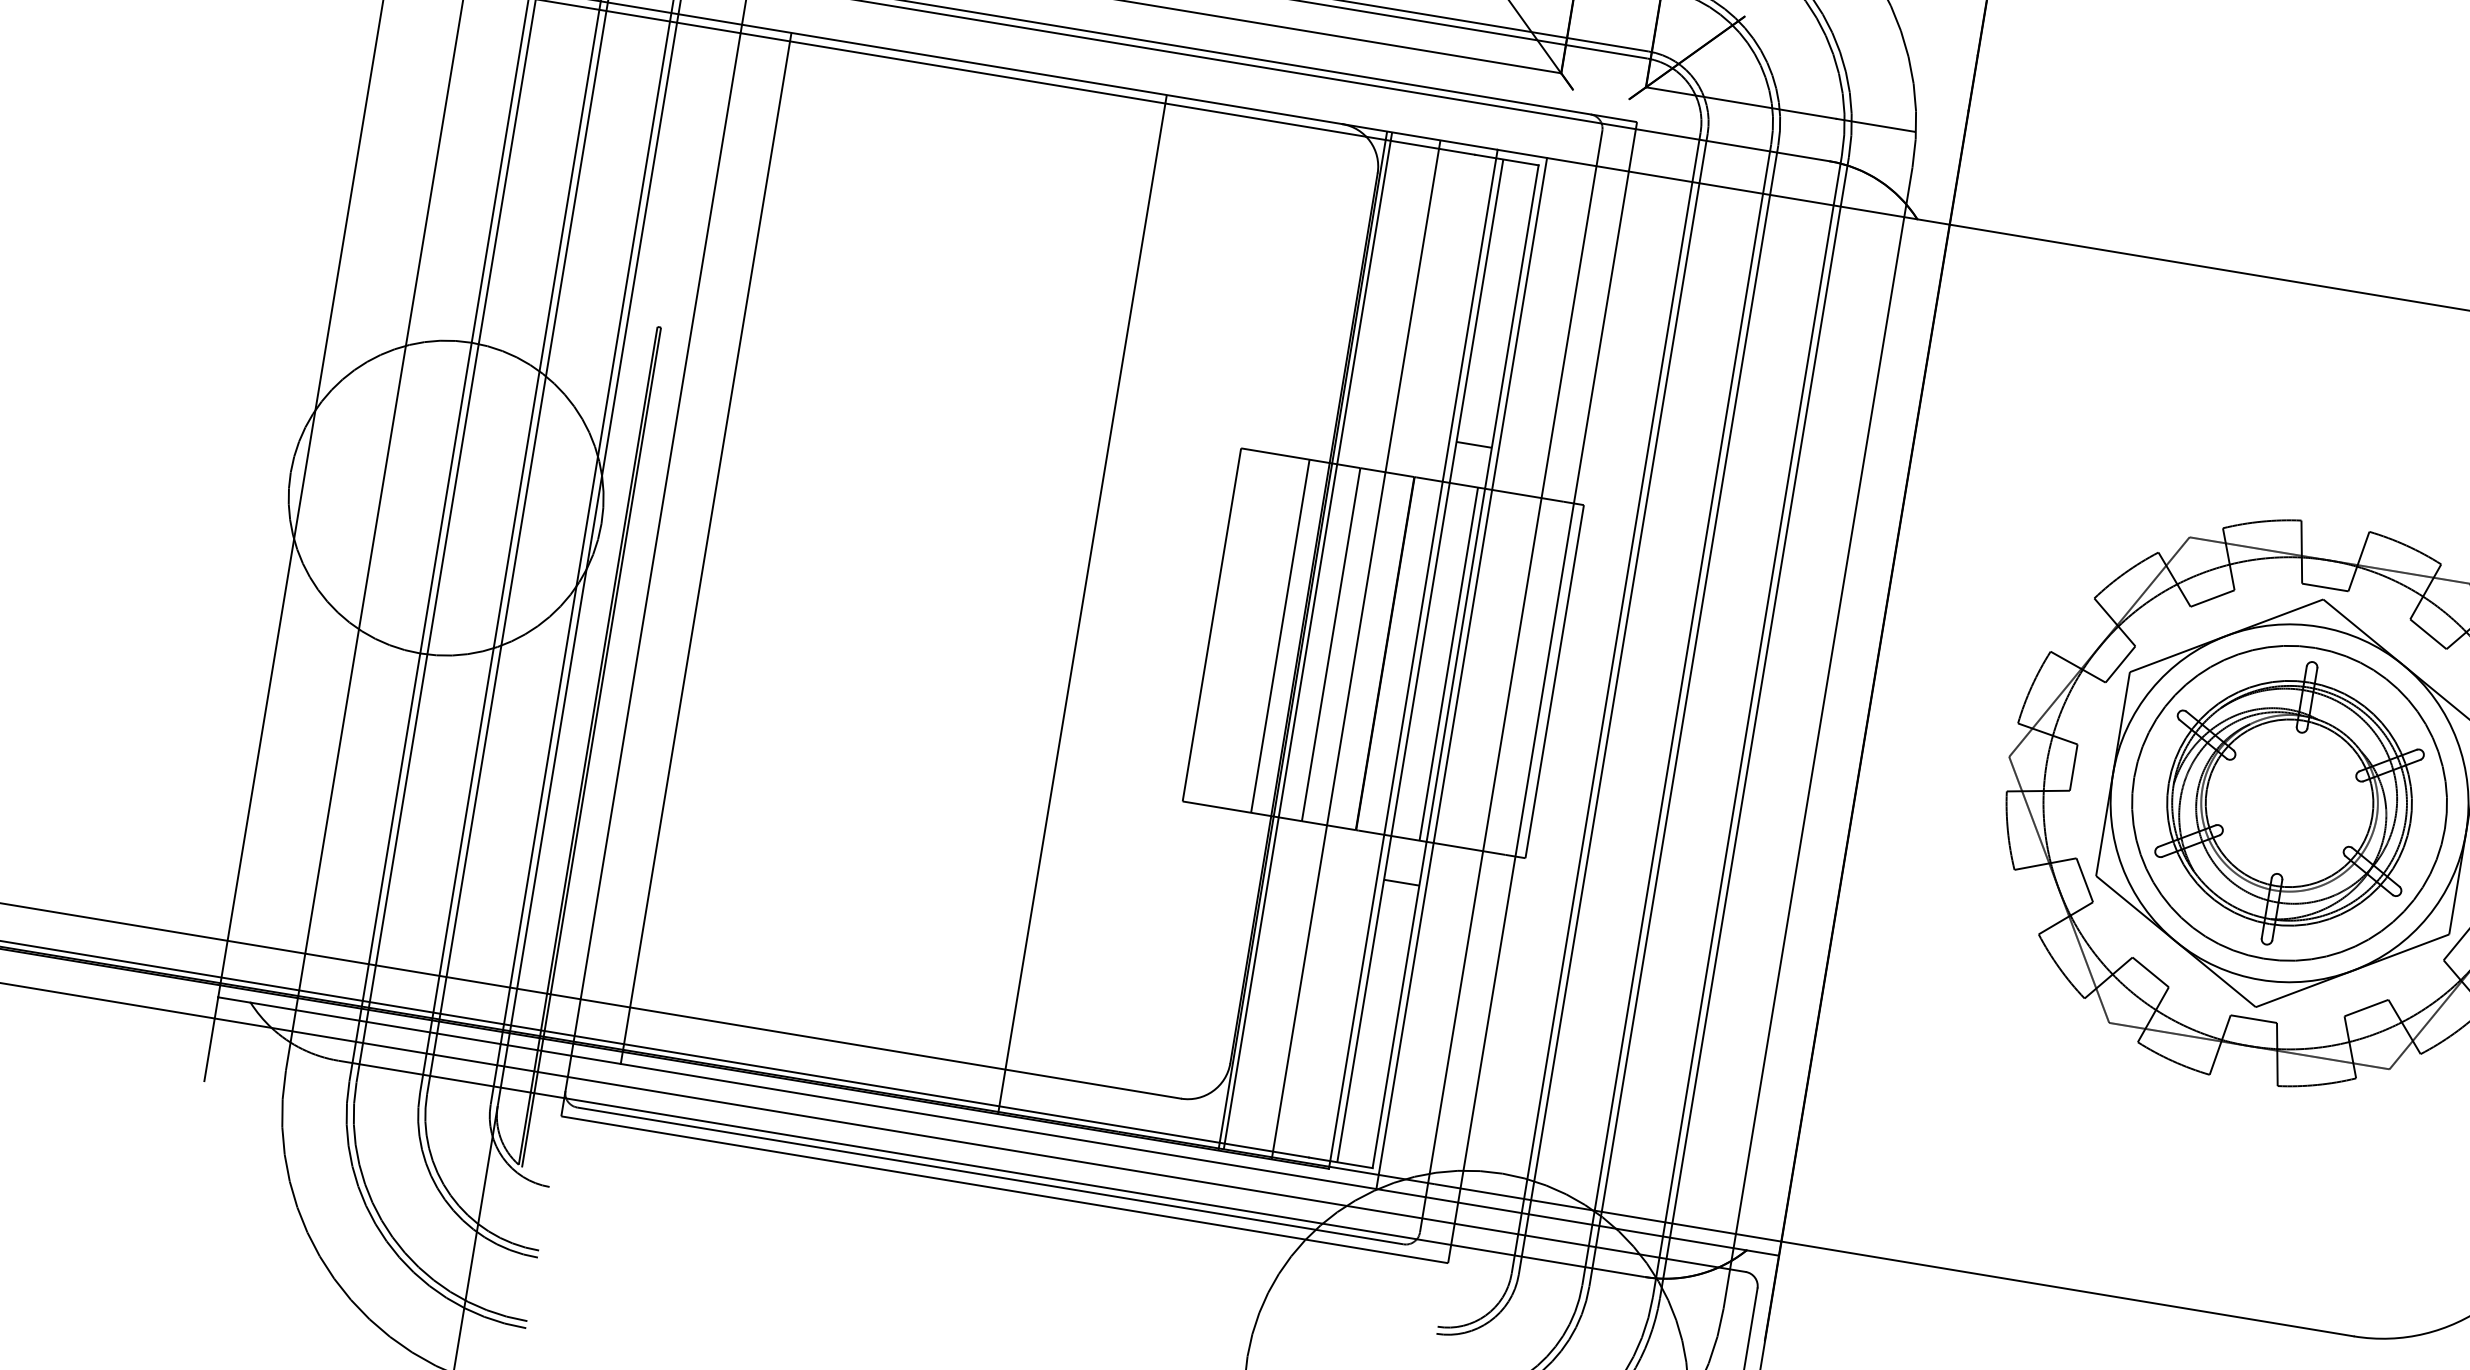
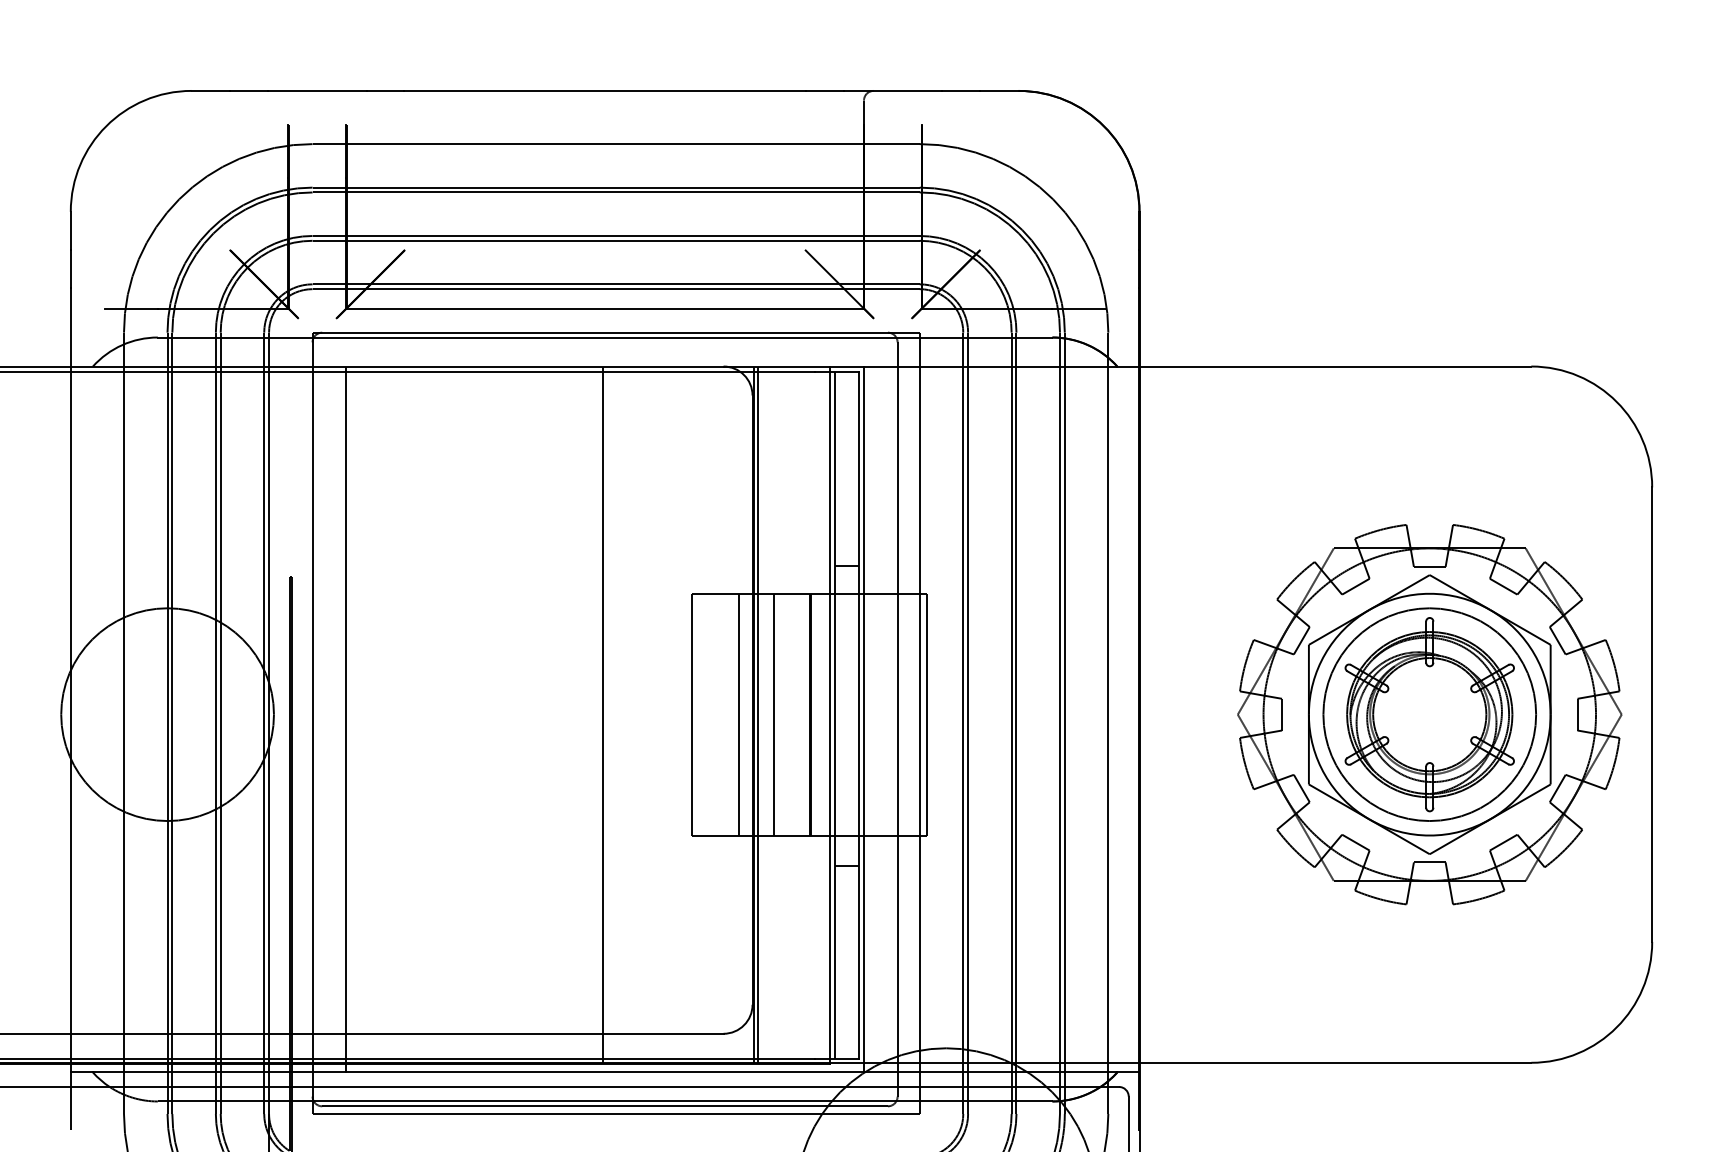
line: (1355, 649) -> (790, 715), removed
line: (1449, 663) -> (854, 714), removed

